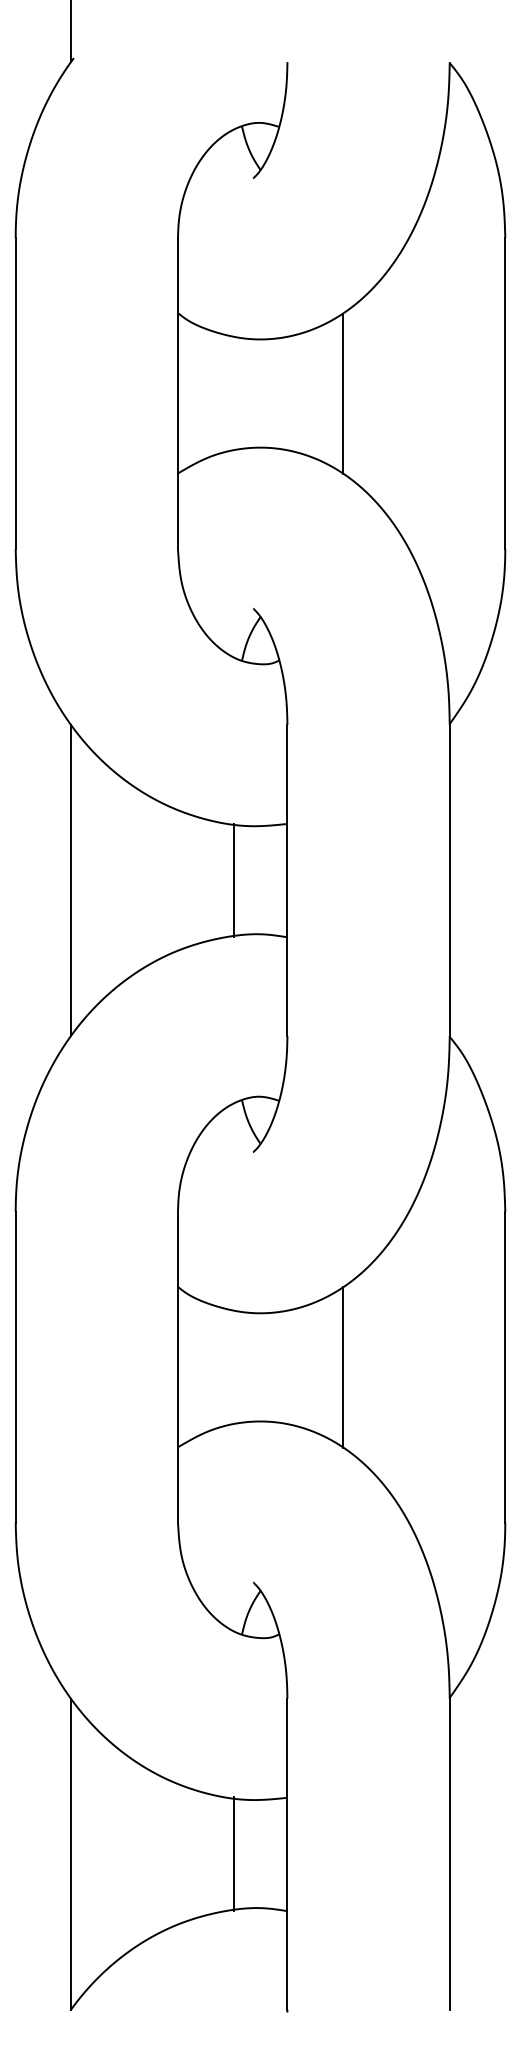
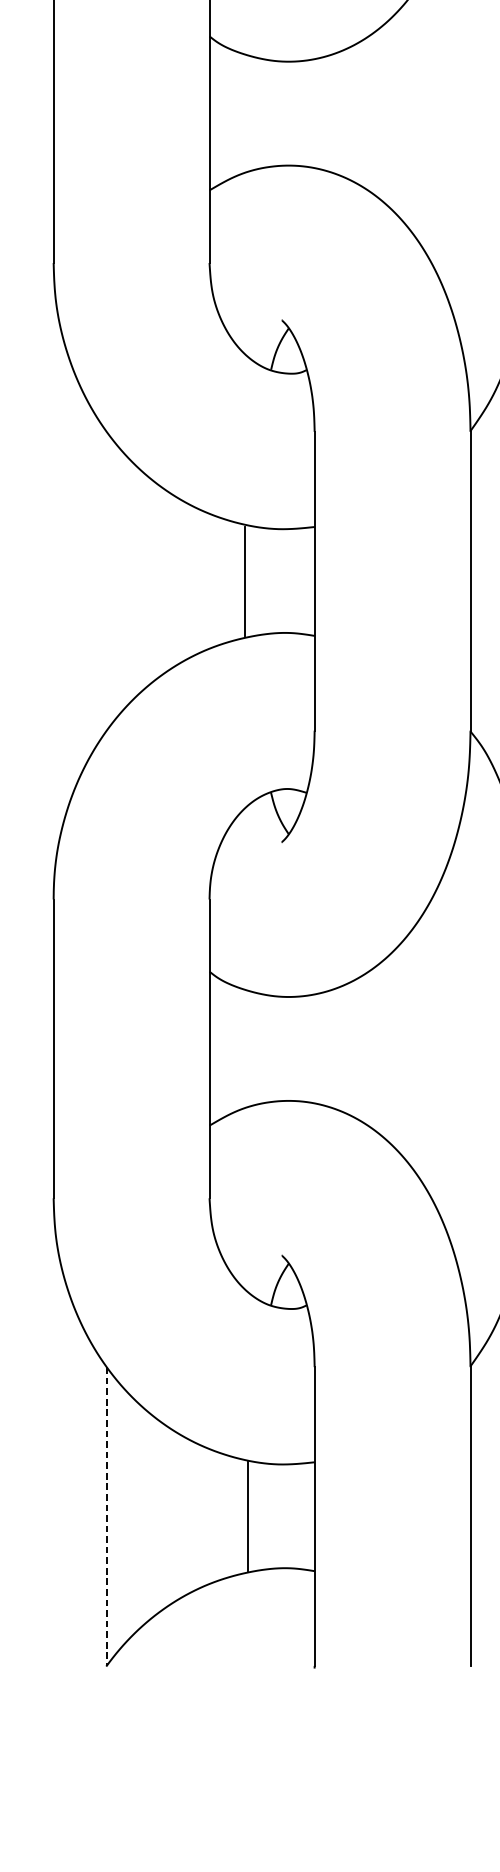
line: (342, 393) -> (367, 113), removed
line: (71, 879) -> (107, 580), removed
line: (233, 879) -> (244, 580), moved
line: (342, 1367) -> (367, 1049), removed
line: (233, 1853) -> (247, 1515), moved
line: (71, 1854) -> (107, 1516), solid -> dashed

